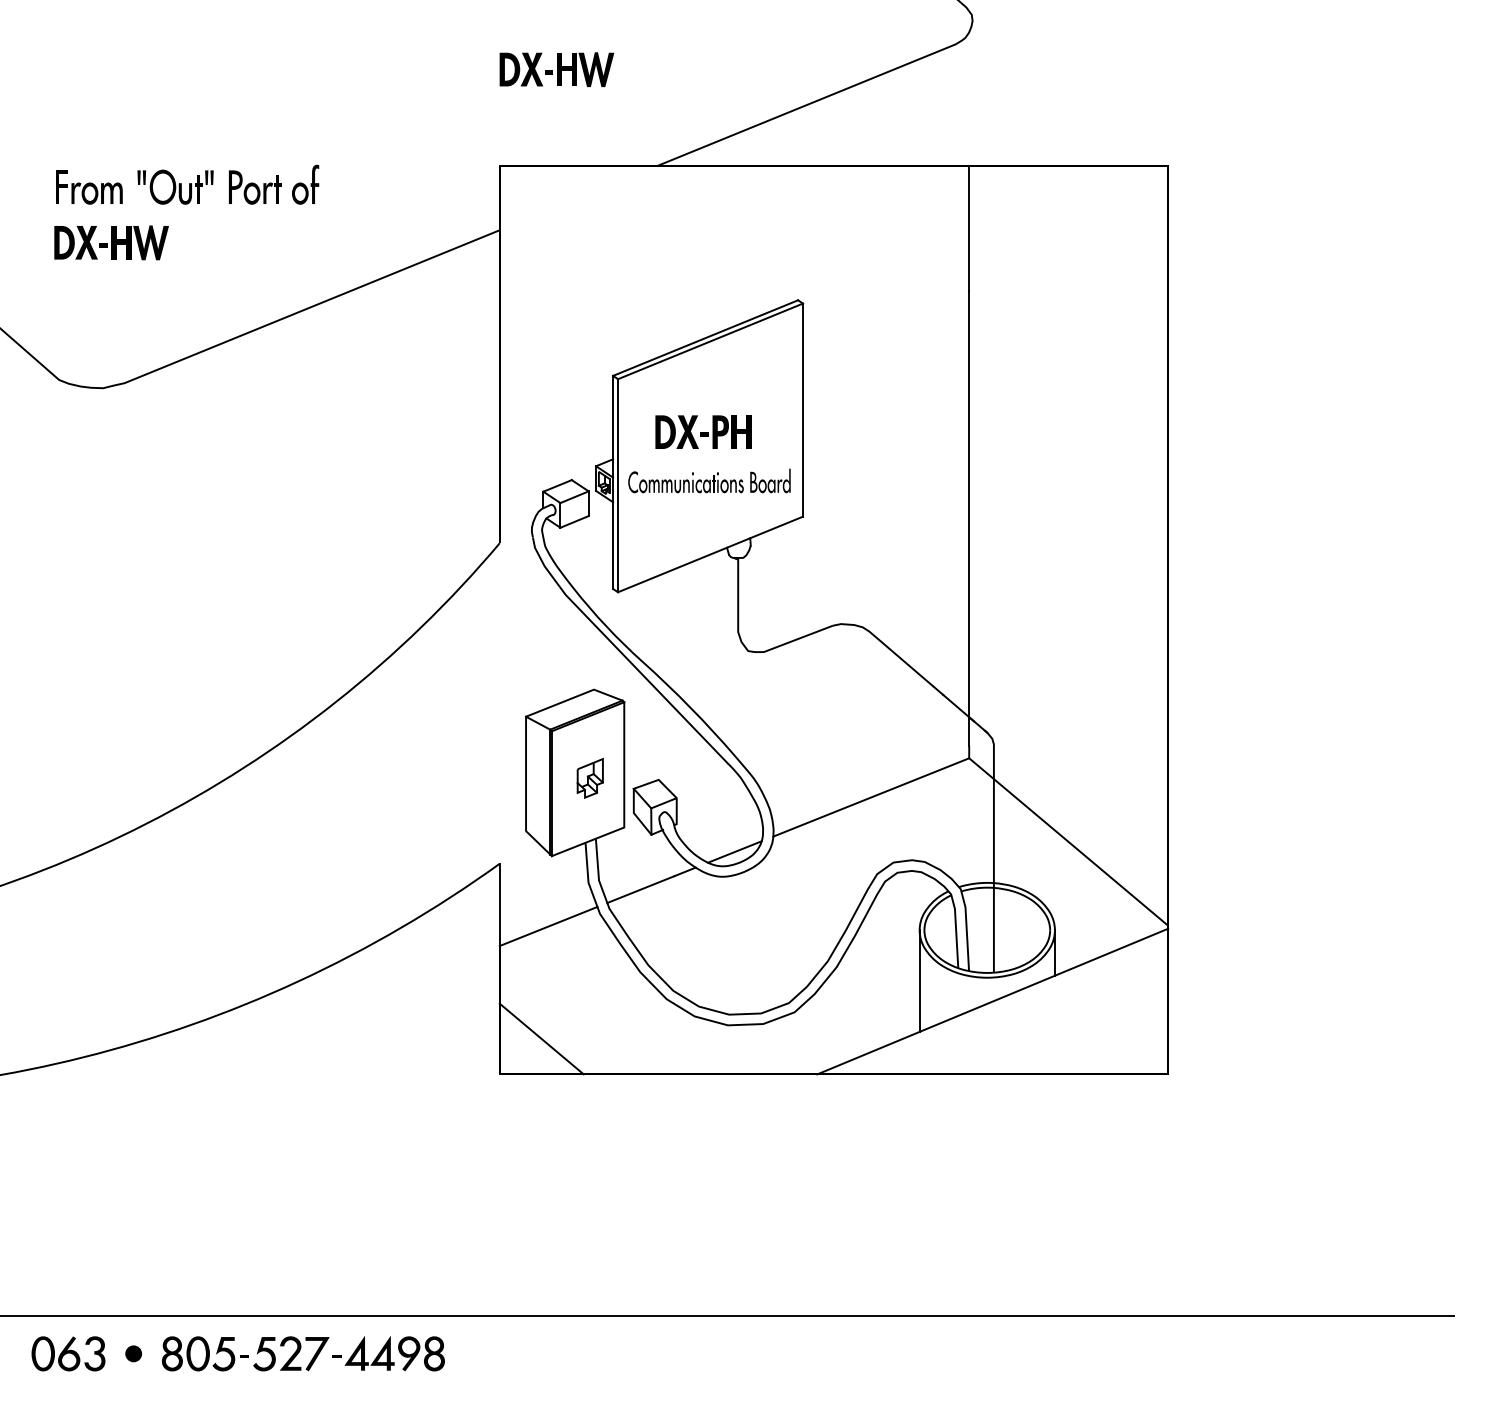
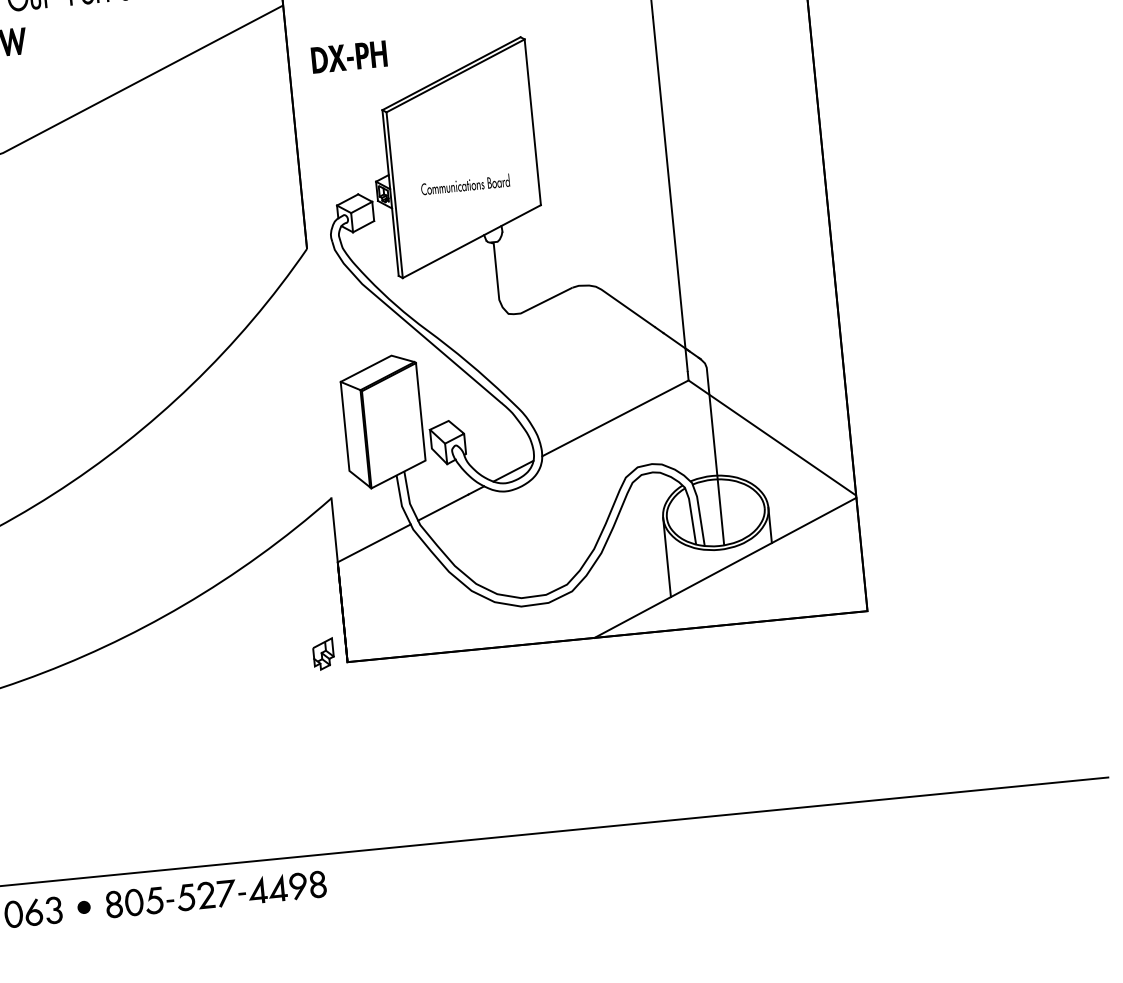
part: (703, 431) -> (349, 56), moved
part: (709, 480) -> (465, 184), size x0.7
part: (589, 777) -> (322, 653), moved
line: (541, 1038) -> (377, 631), removed

